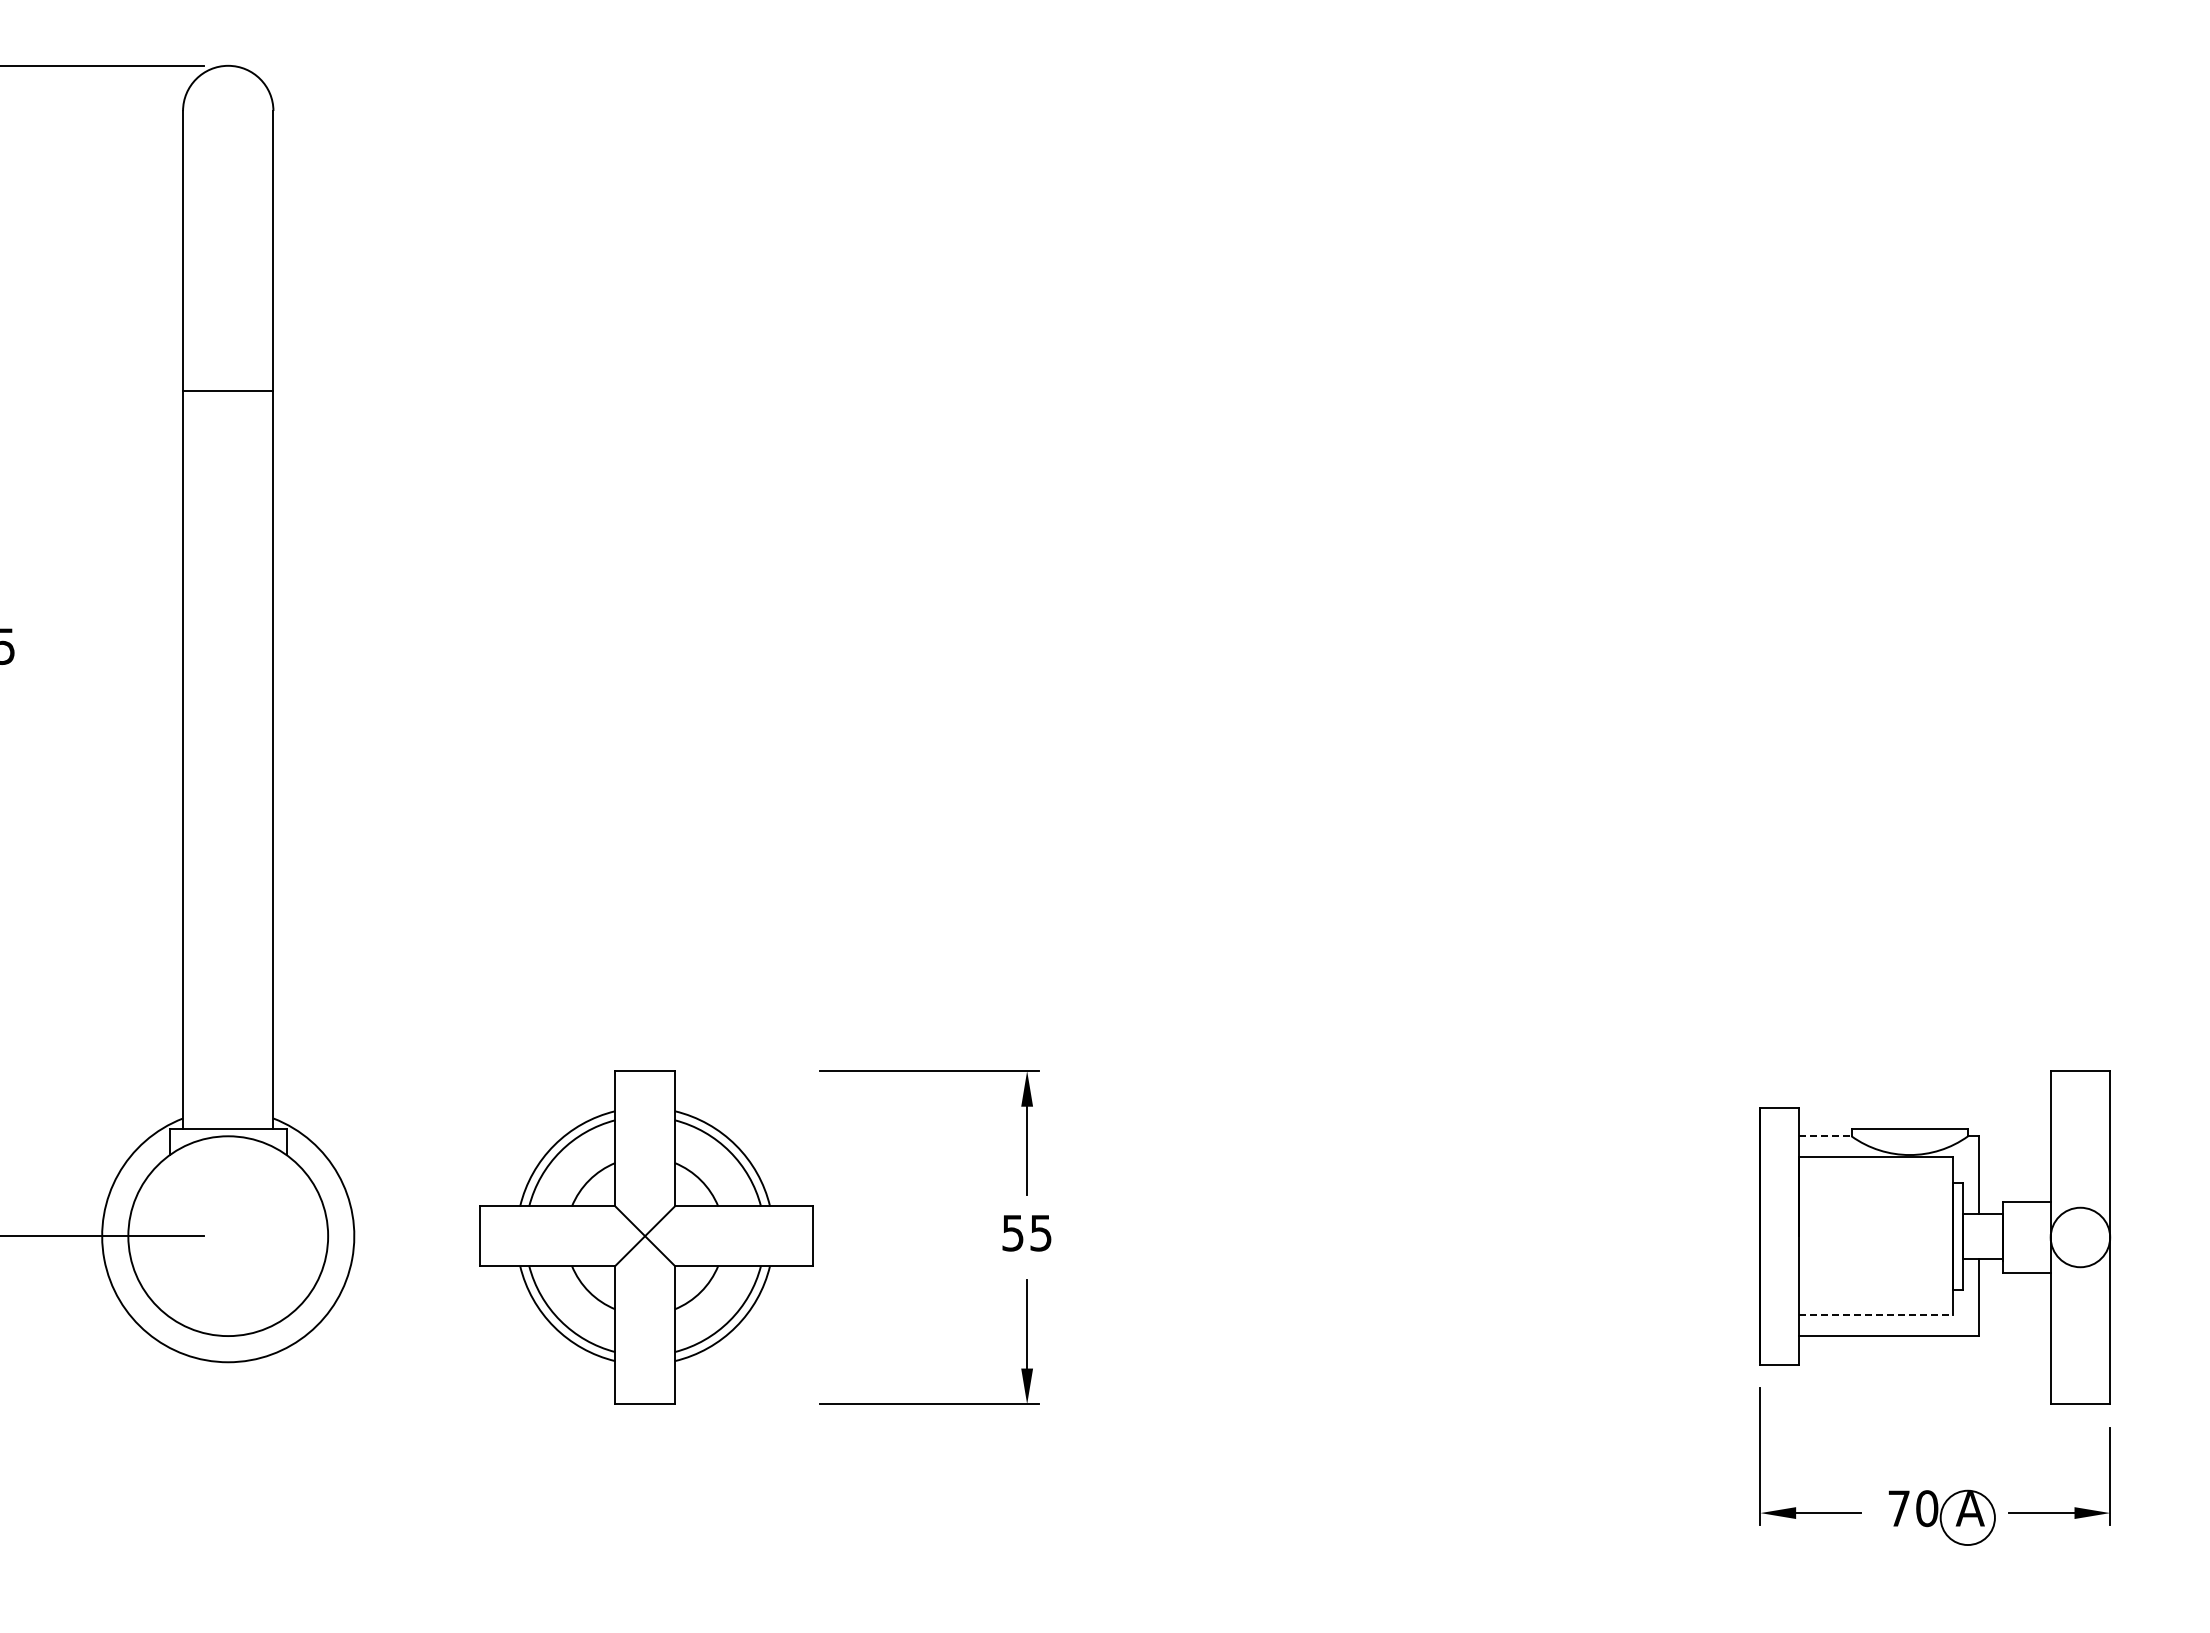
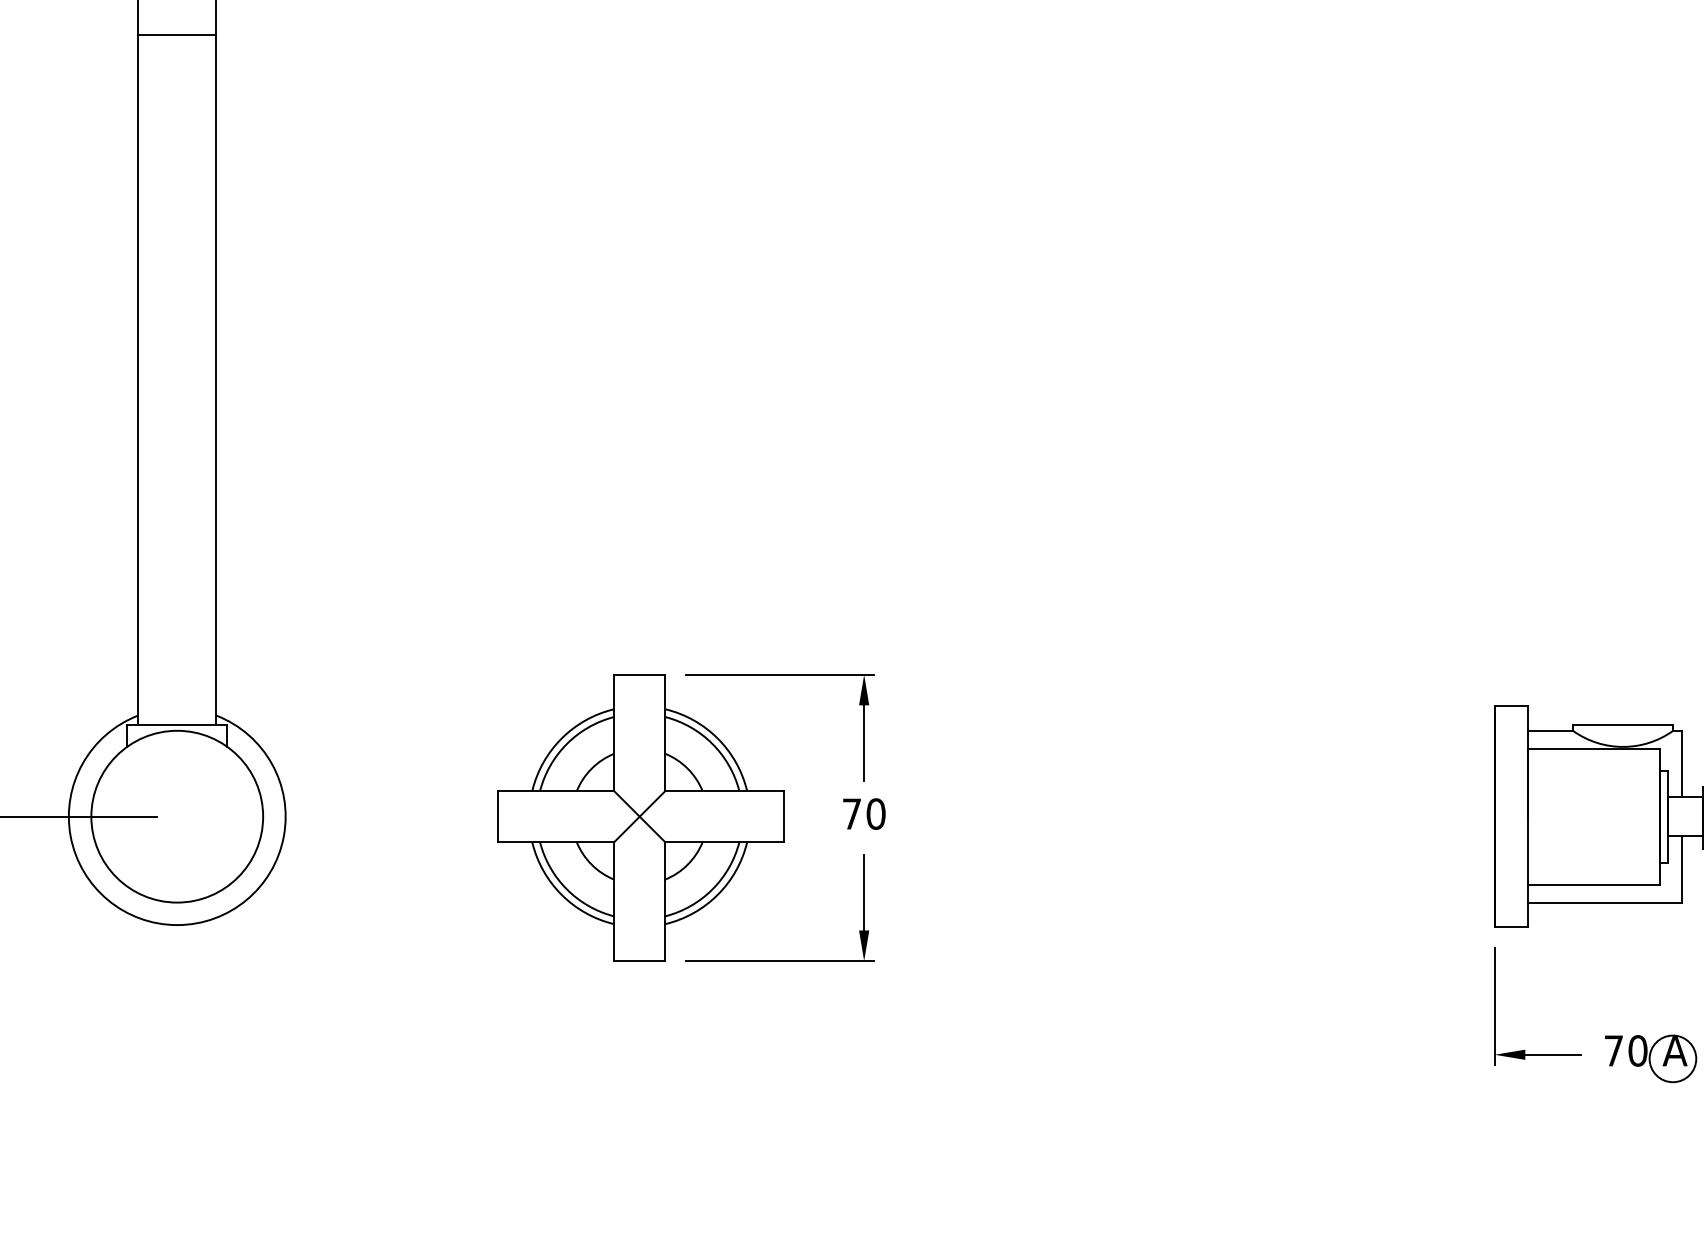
line: (228, 390) -> (177, 35), moved
line: (1825, 1136) -> (1550, 730), dashed -> solid
text: (1027, 1232) -> (864, 813), 55 -> 70
part: (646, 1237) -> (640, 817), moved
line: (1876, 1315) -> (1594, 884), dashed -> solid

